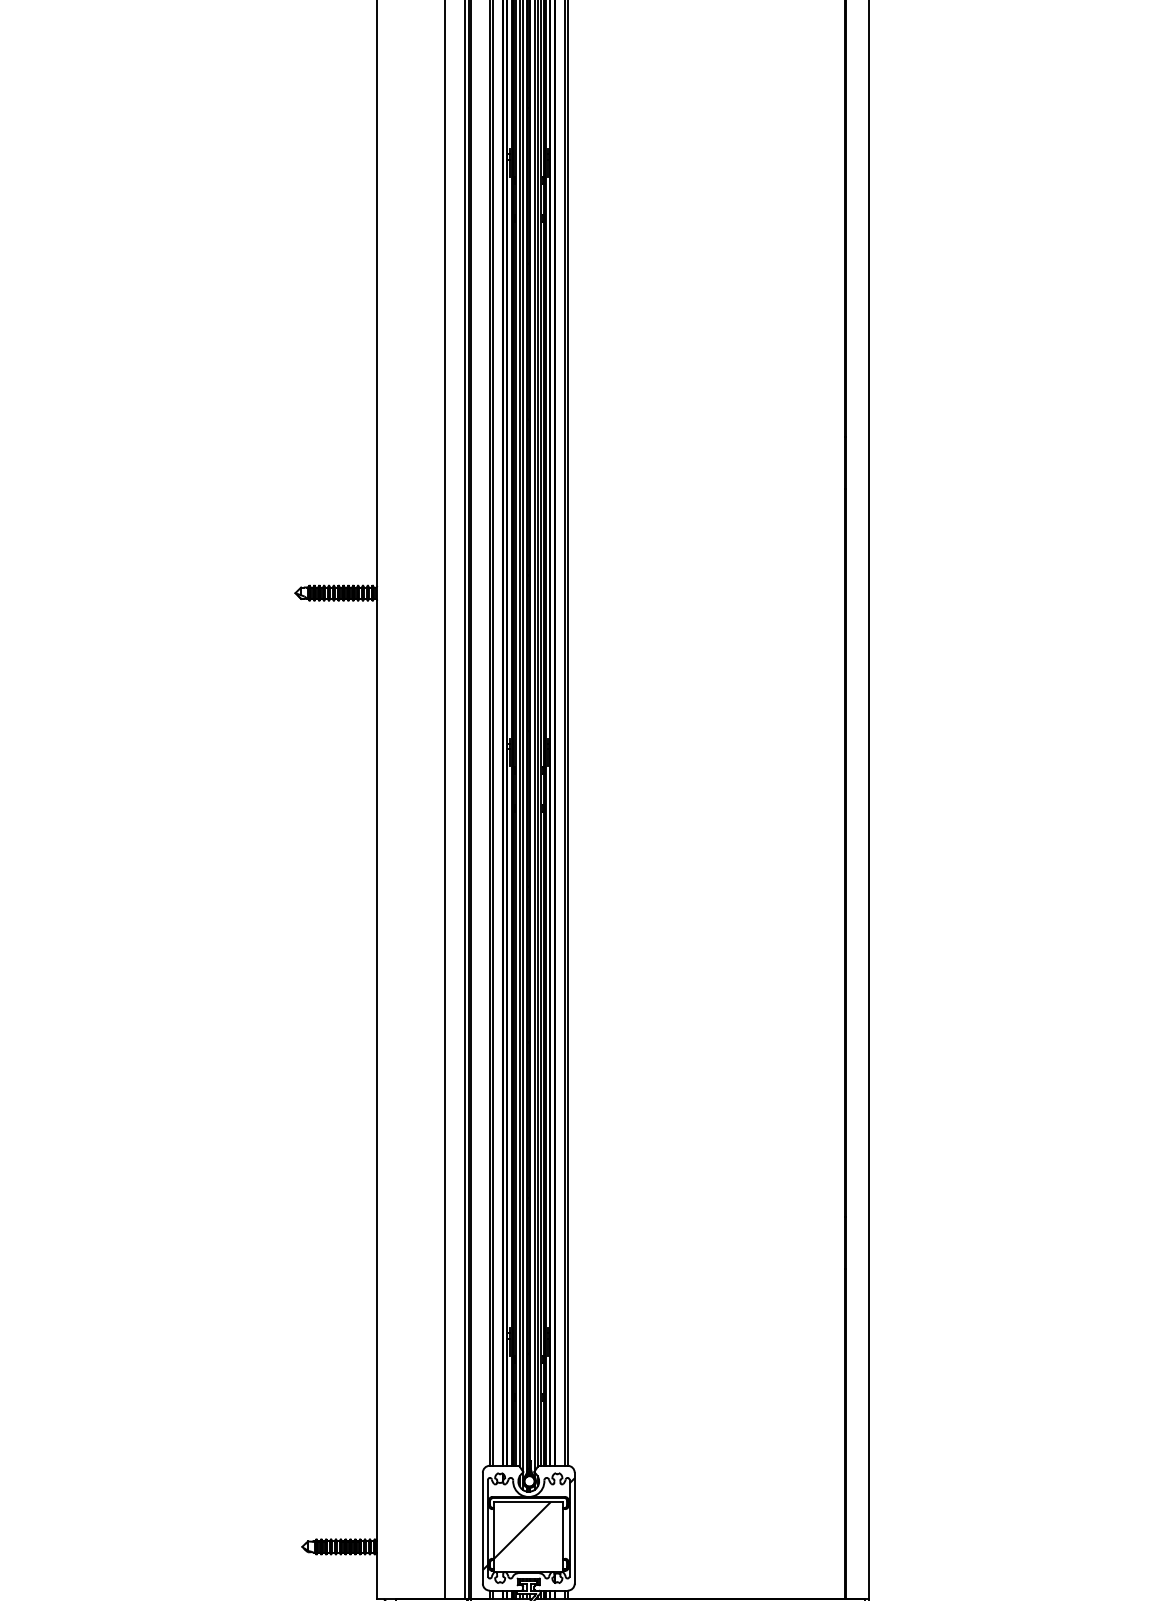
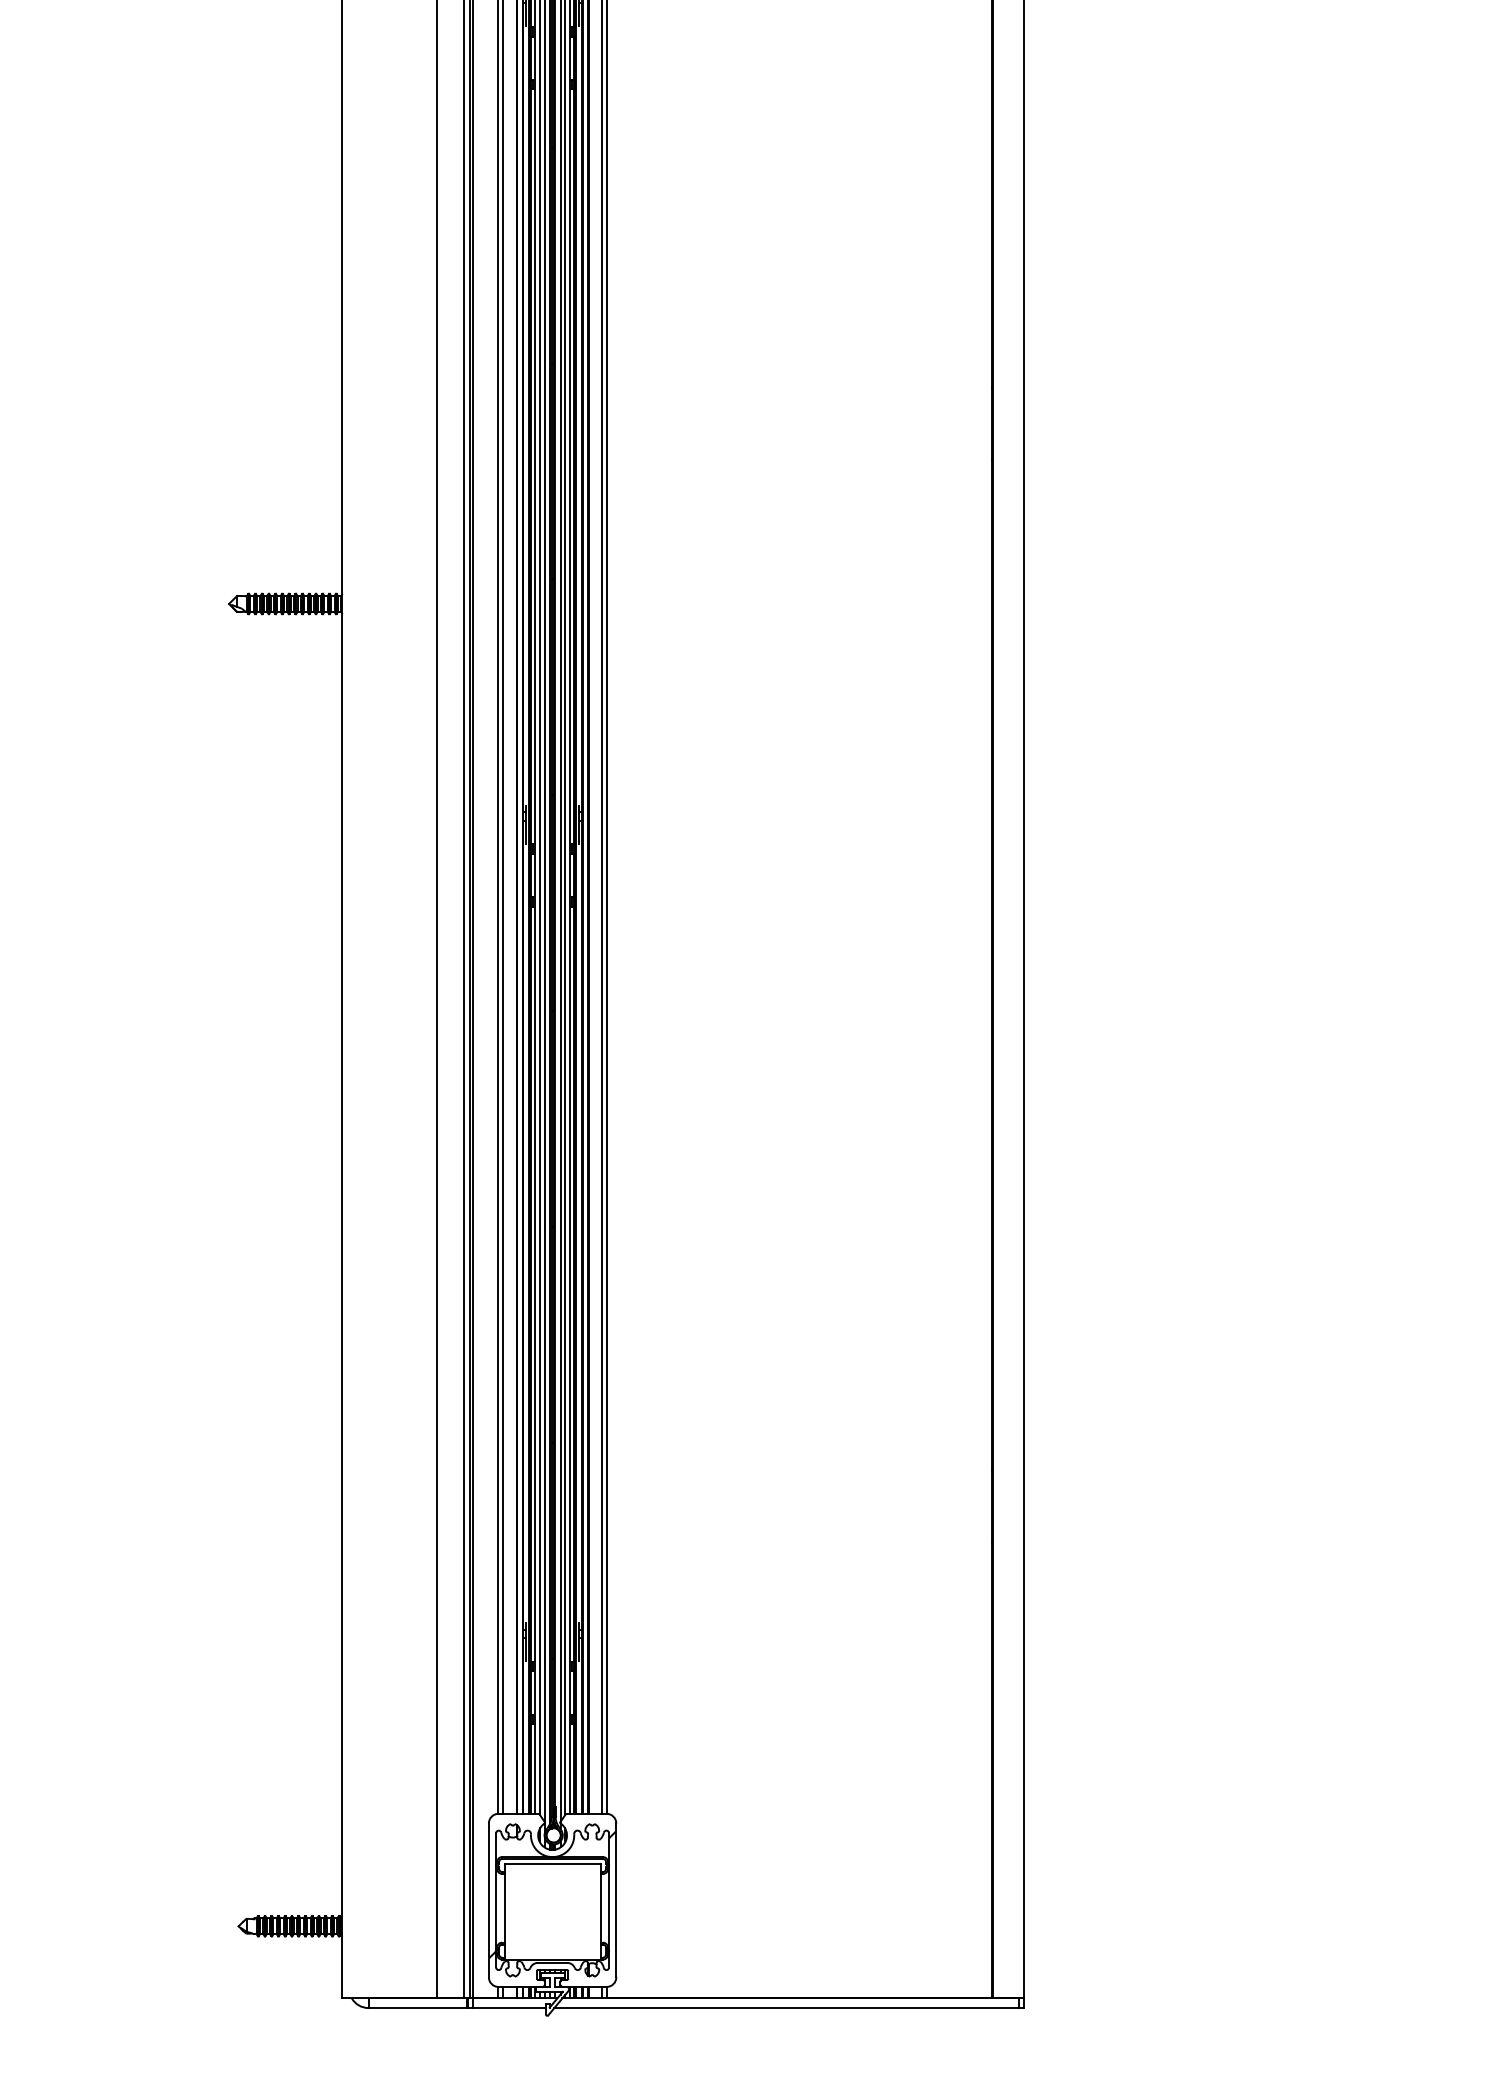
hatch: (522, 1530) -> (543, 1903), removed

